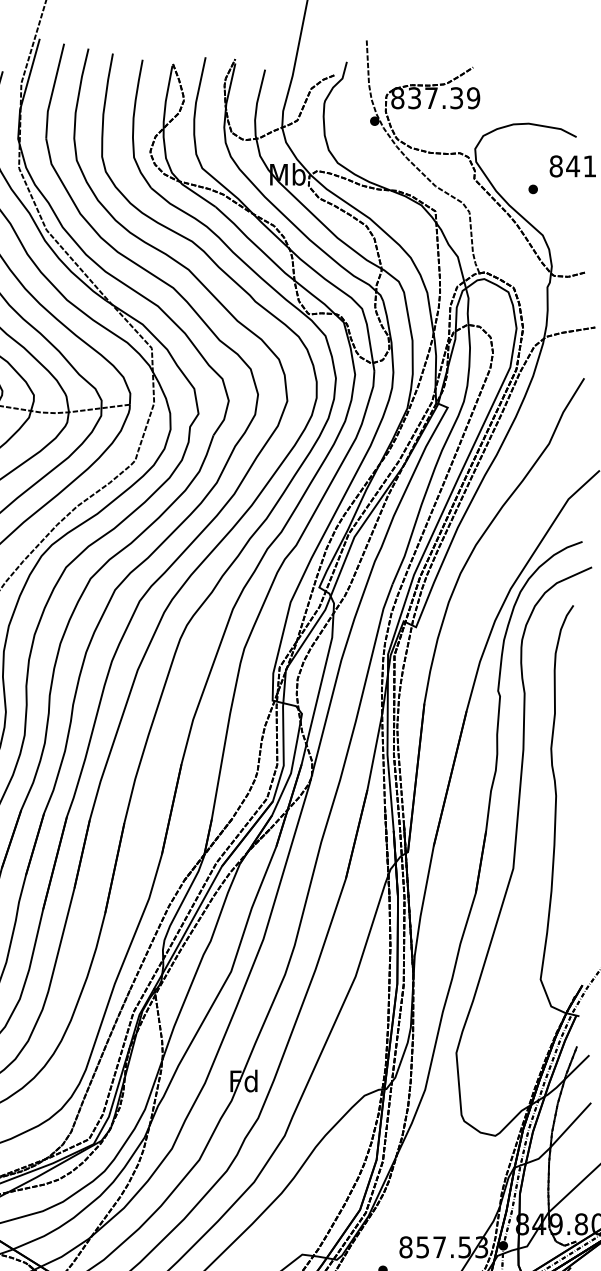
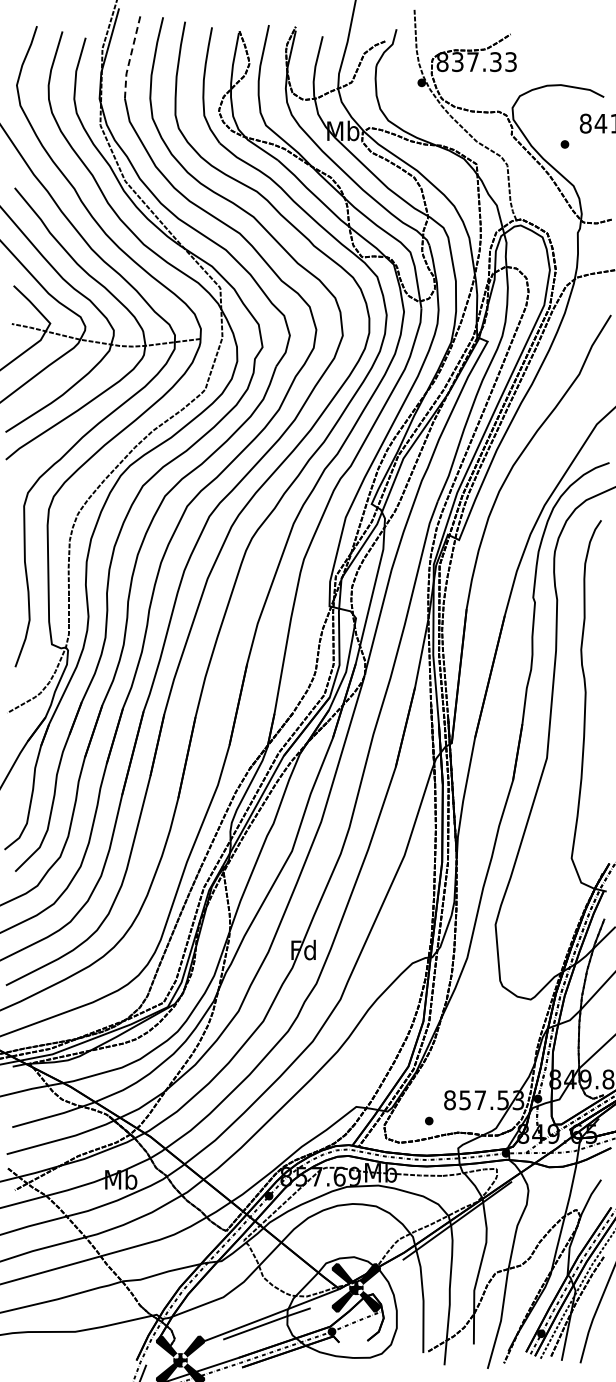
line: (52, 90) -> (130, 55), solid -> dashed
text: (472, 97) -> (510, 61), 837.39 -> 837.33

